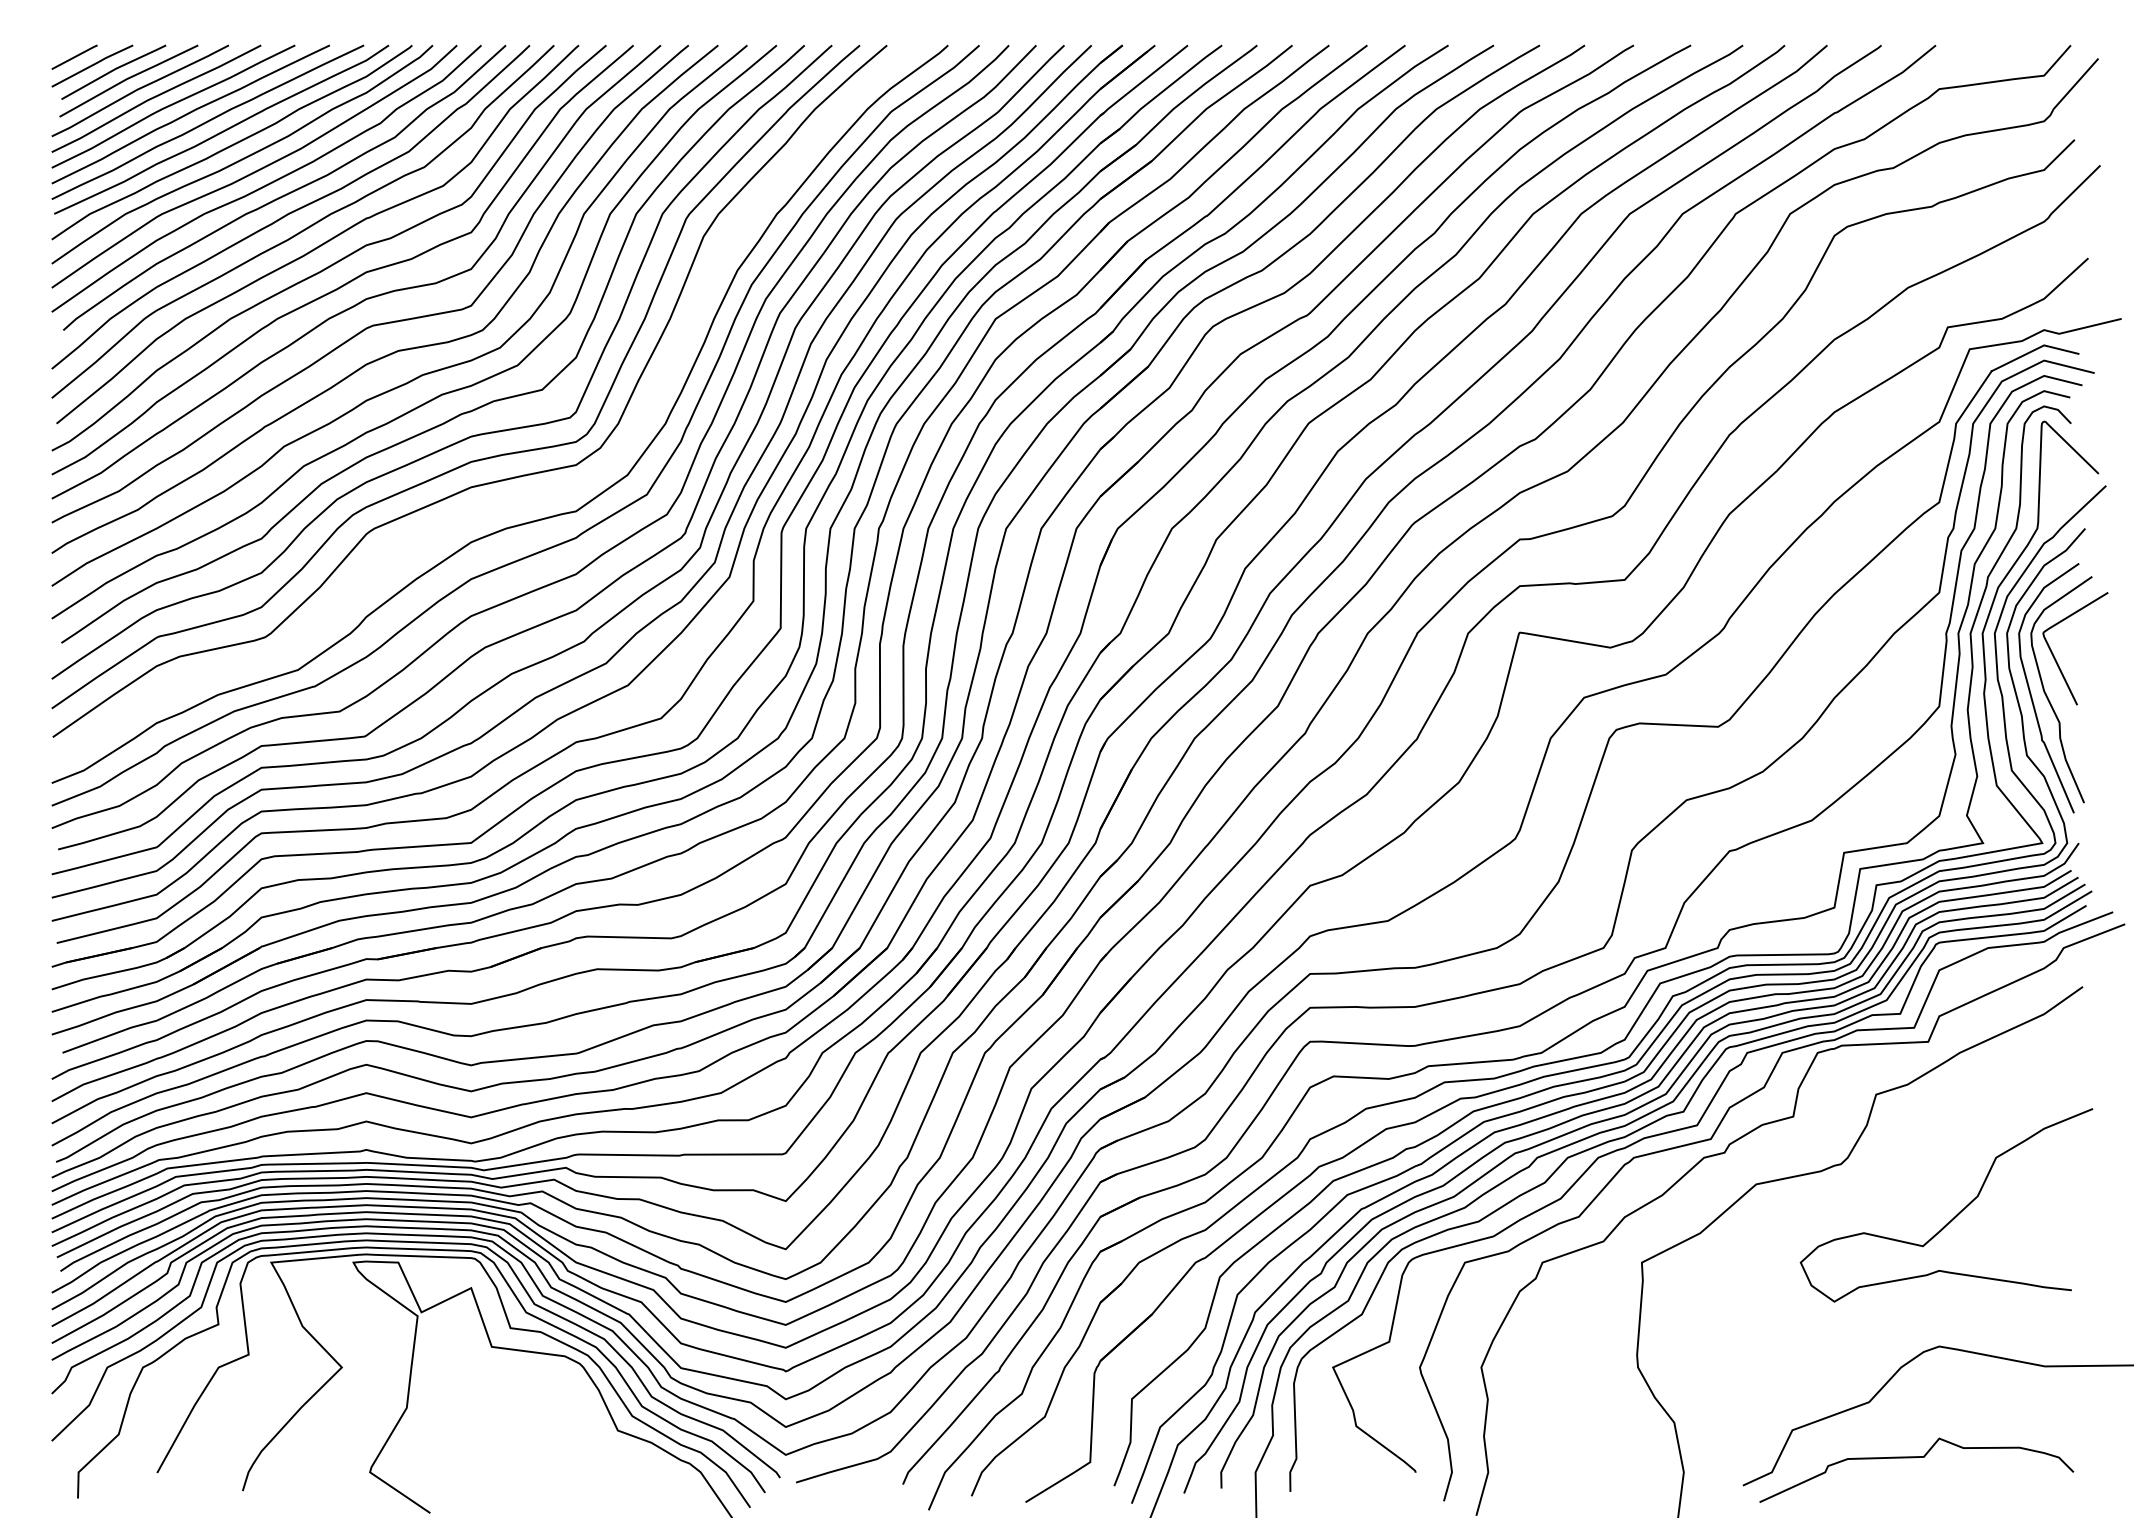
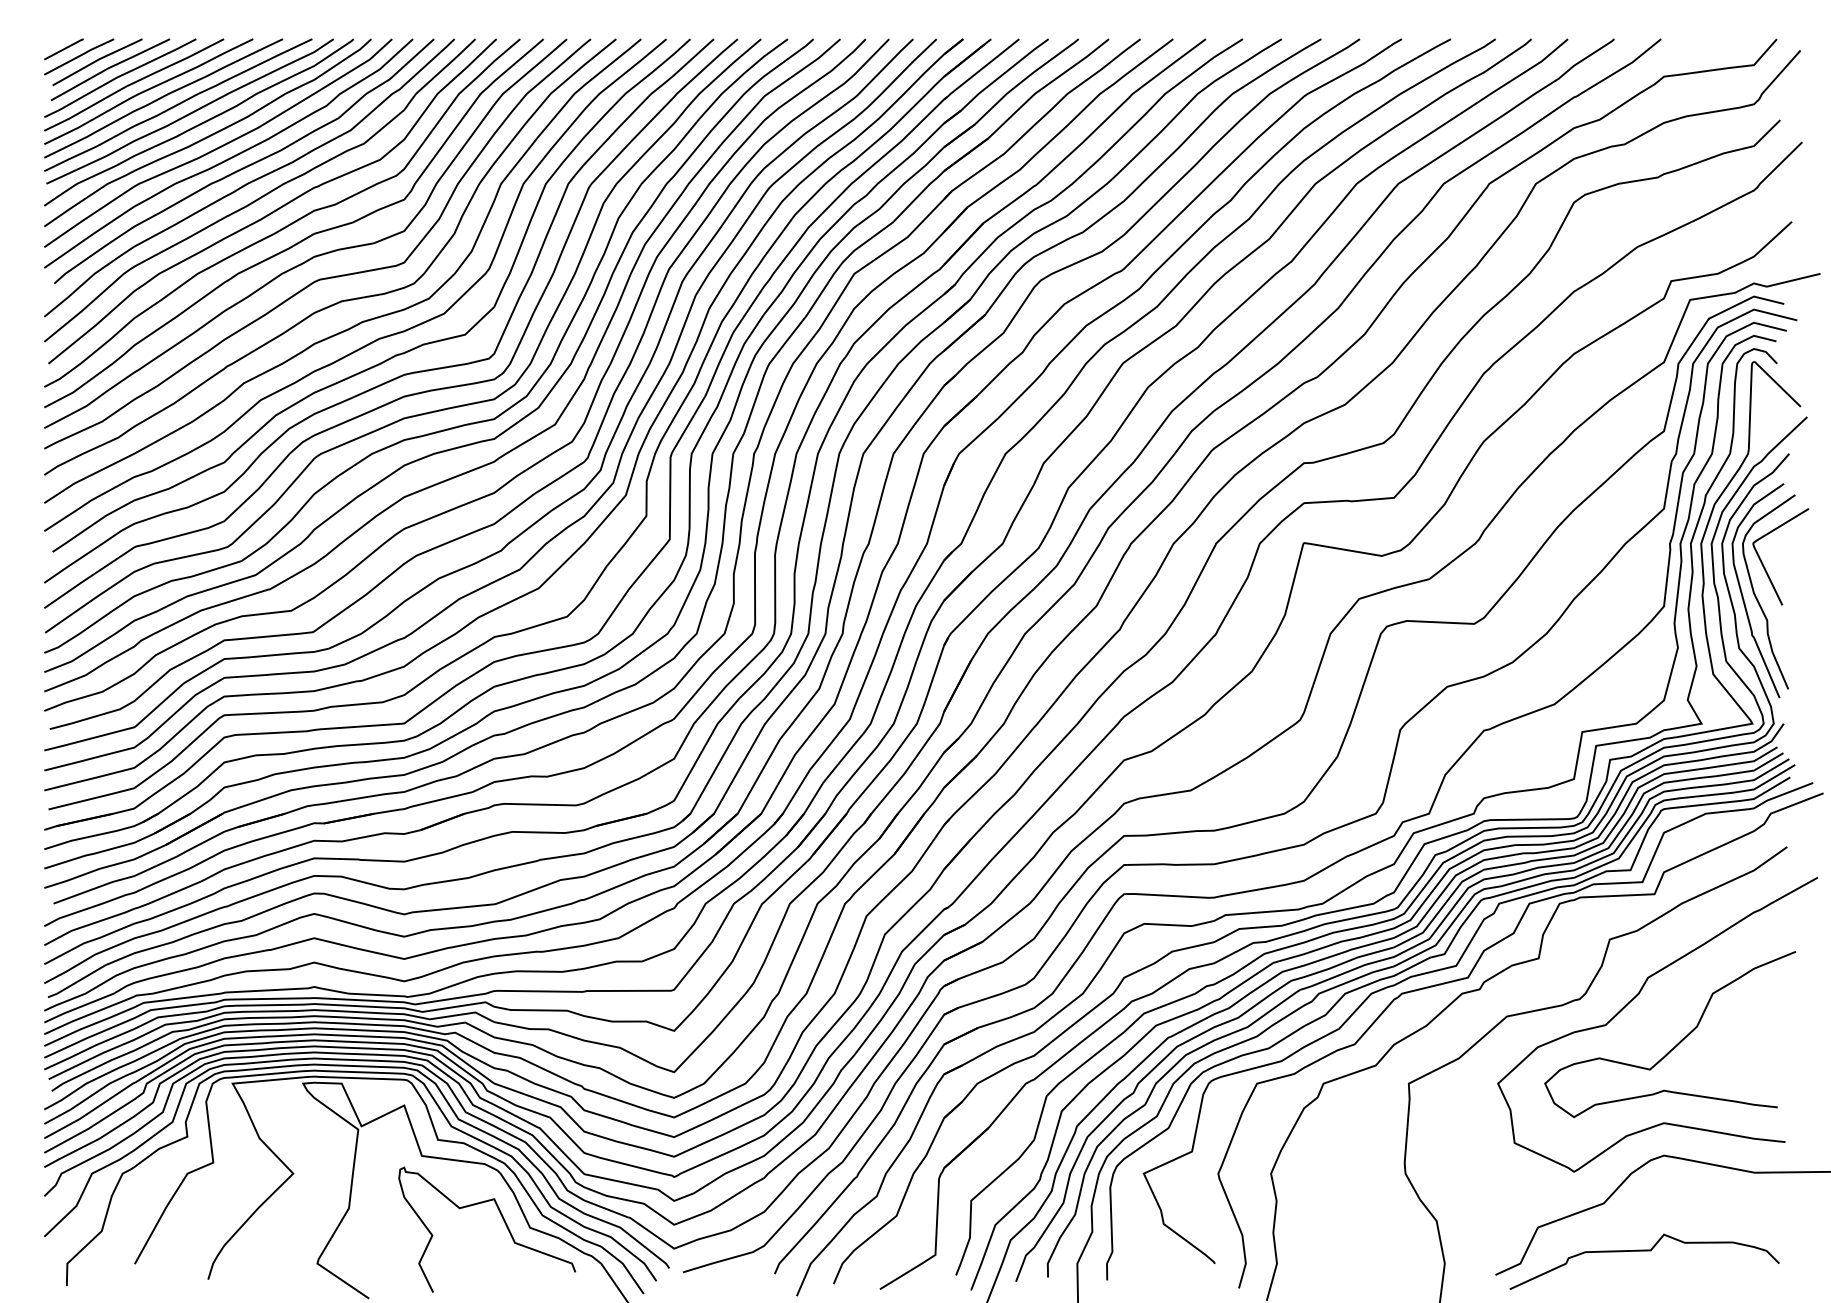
curve: (508, 502) -> (436, 431), added
curve: (1903, 1165) -> (1633, 1000), added
curve: (587, 1423) -> (504, 1221), added

